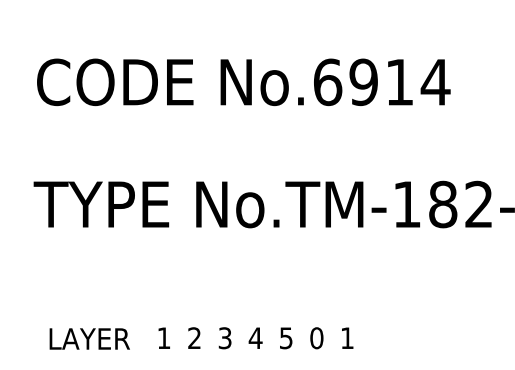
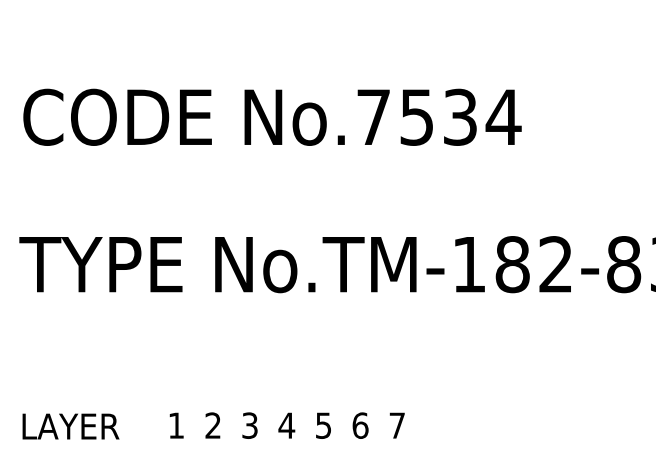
text: (363, 81) -> (416, 116), No.6914 -> No.7534
text: (89, 338) -> (70, 426), moved
text: (316, 338) -> (360, 425), 0 -> 6
text: (346, 338) -> (396, 425), 1 -> 7

